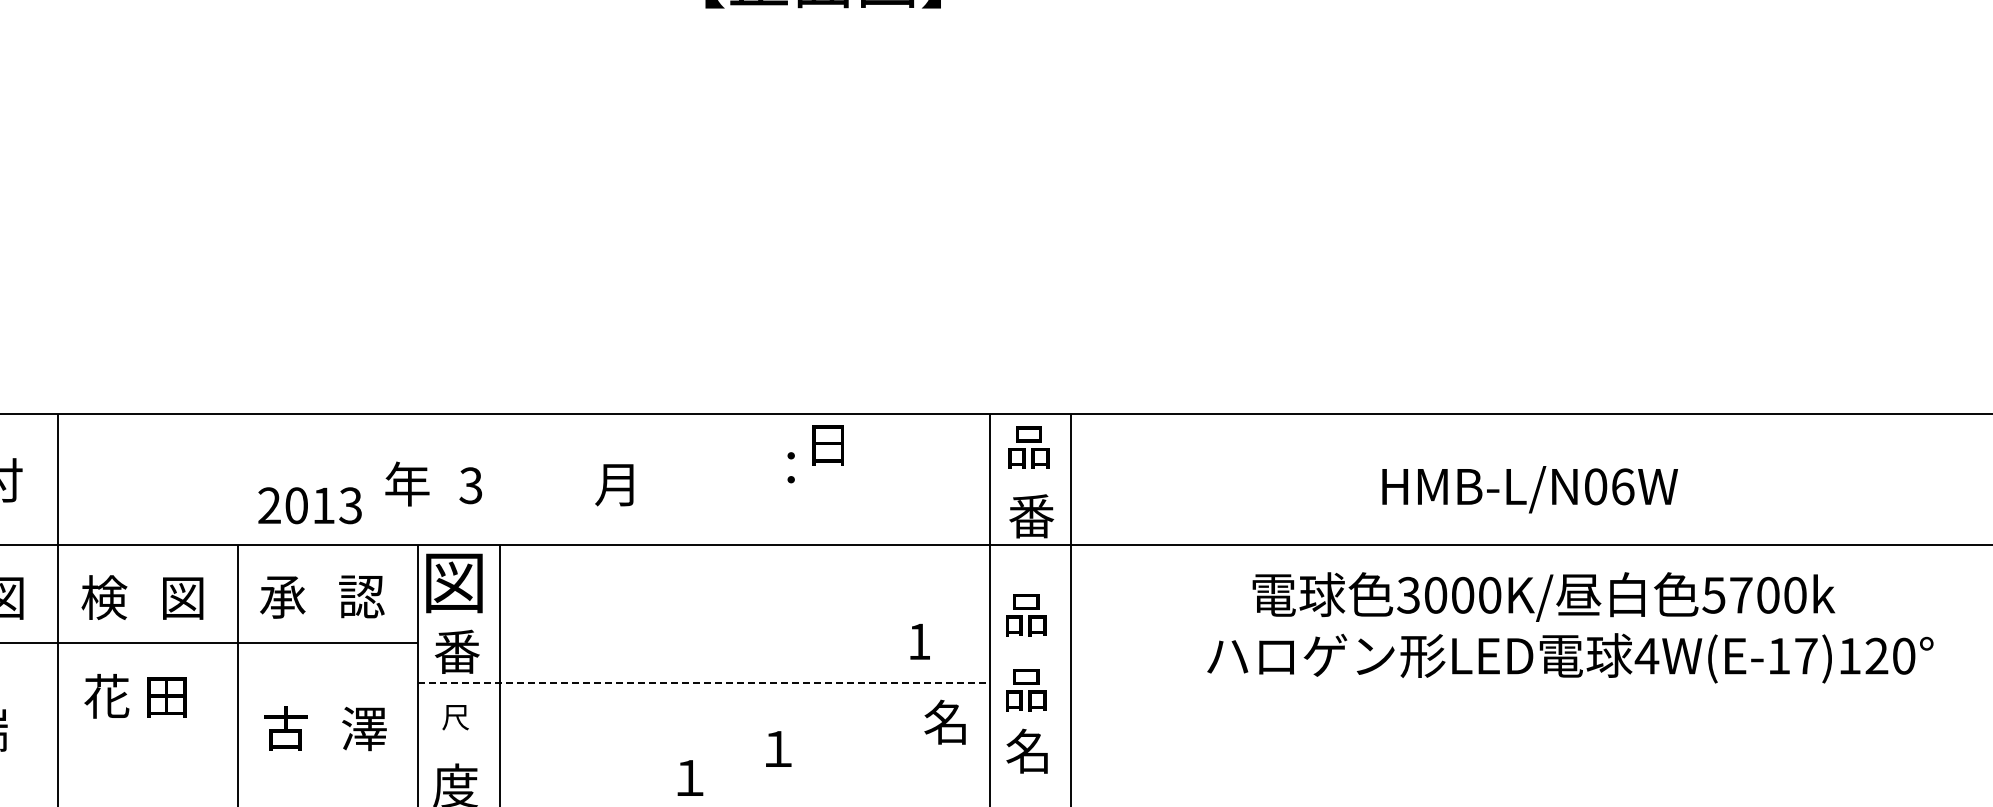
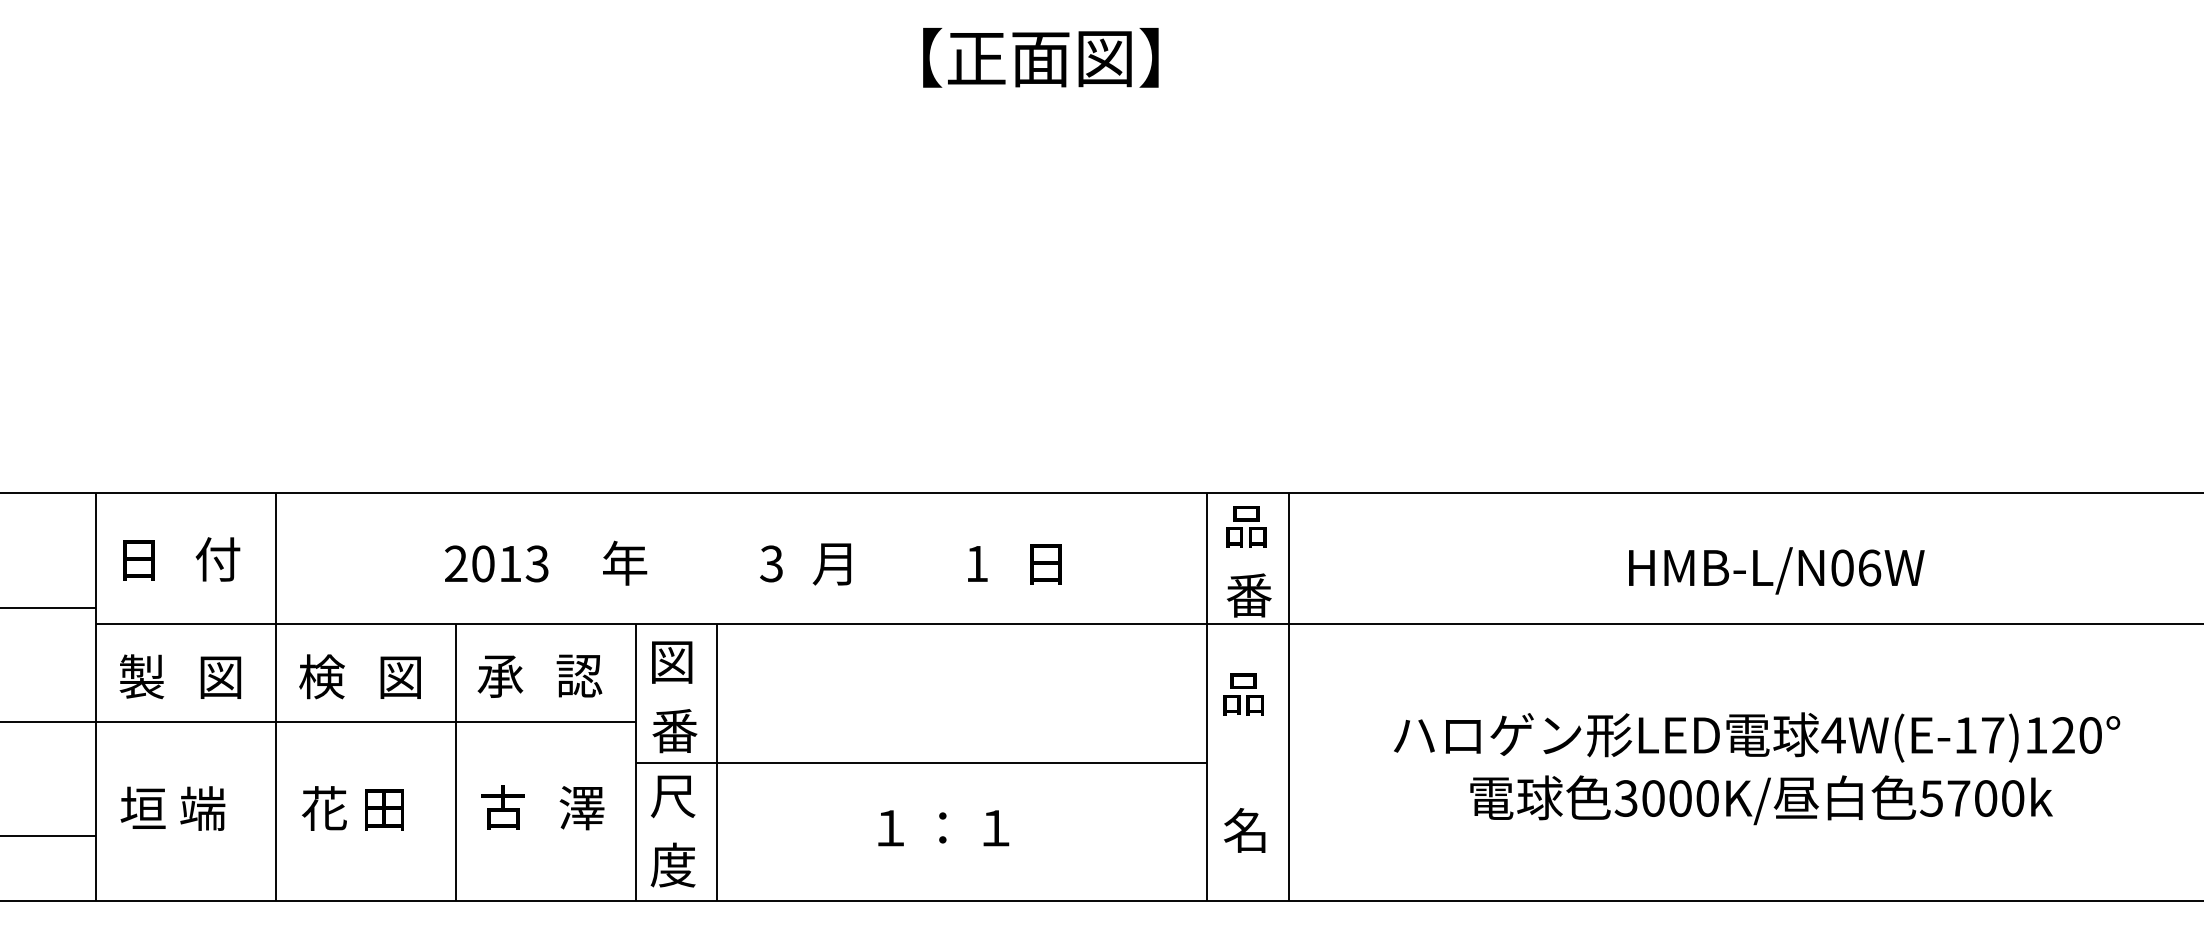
text: (827, 445) -> (1045, 564), moved
part: (790, 459) -> (942, 819), moved
text: (470, 485) -> (771, 563), moved
text: (1529, 489) -> (1776, 570), moved
text: (309, 505) -> (496, 563), moved
part: (454, 583) -> (672, 662), size x0.71
text: (1543, 597) -> (1761, 800), moved
text: (919, 641) -> (977, 563), moved
text: (1570, 658) -> (1757, 737), moved
line: (703, 683) -> (921, 762), dashed -> solid
part: (1025, 690) -> (1243, 769), removed
text: (134, 696) -> (352, 808), moved
part: (455, 717) -> (673, 796), size x1.67
part: (944, 722) -> (1162, 801), removed
part: (689, 778) -> (890, 828), moved

